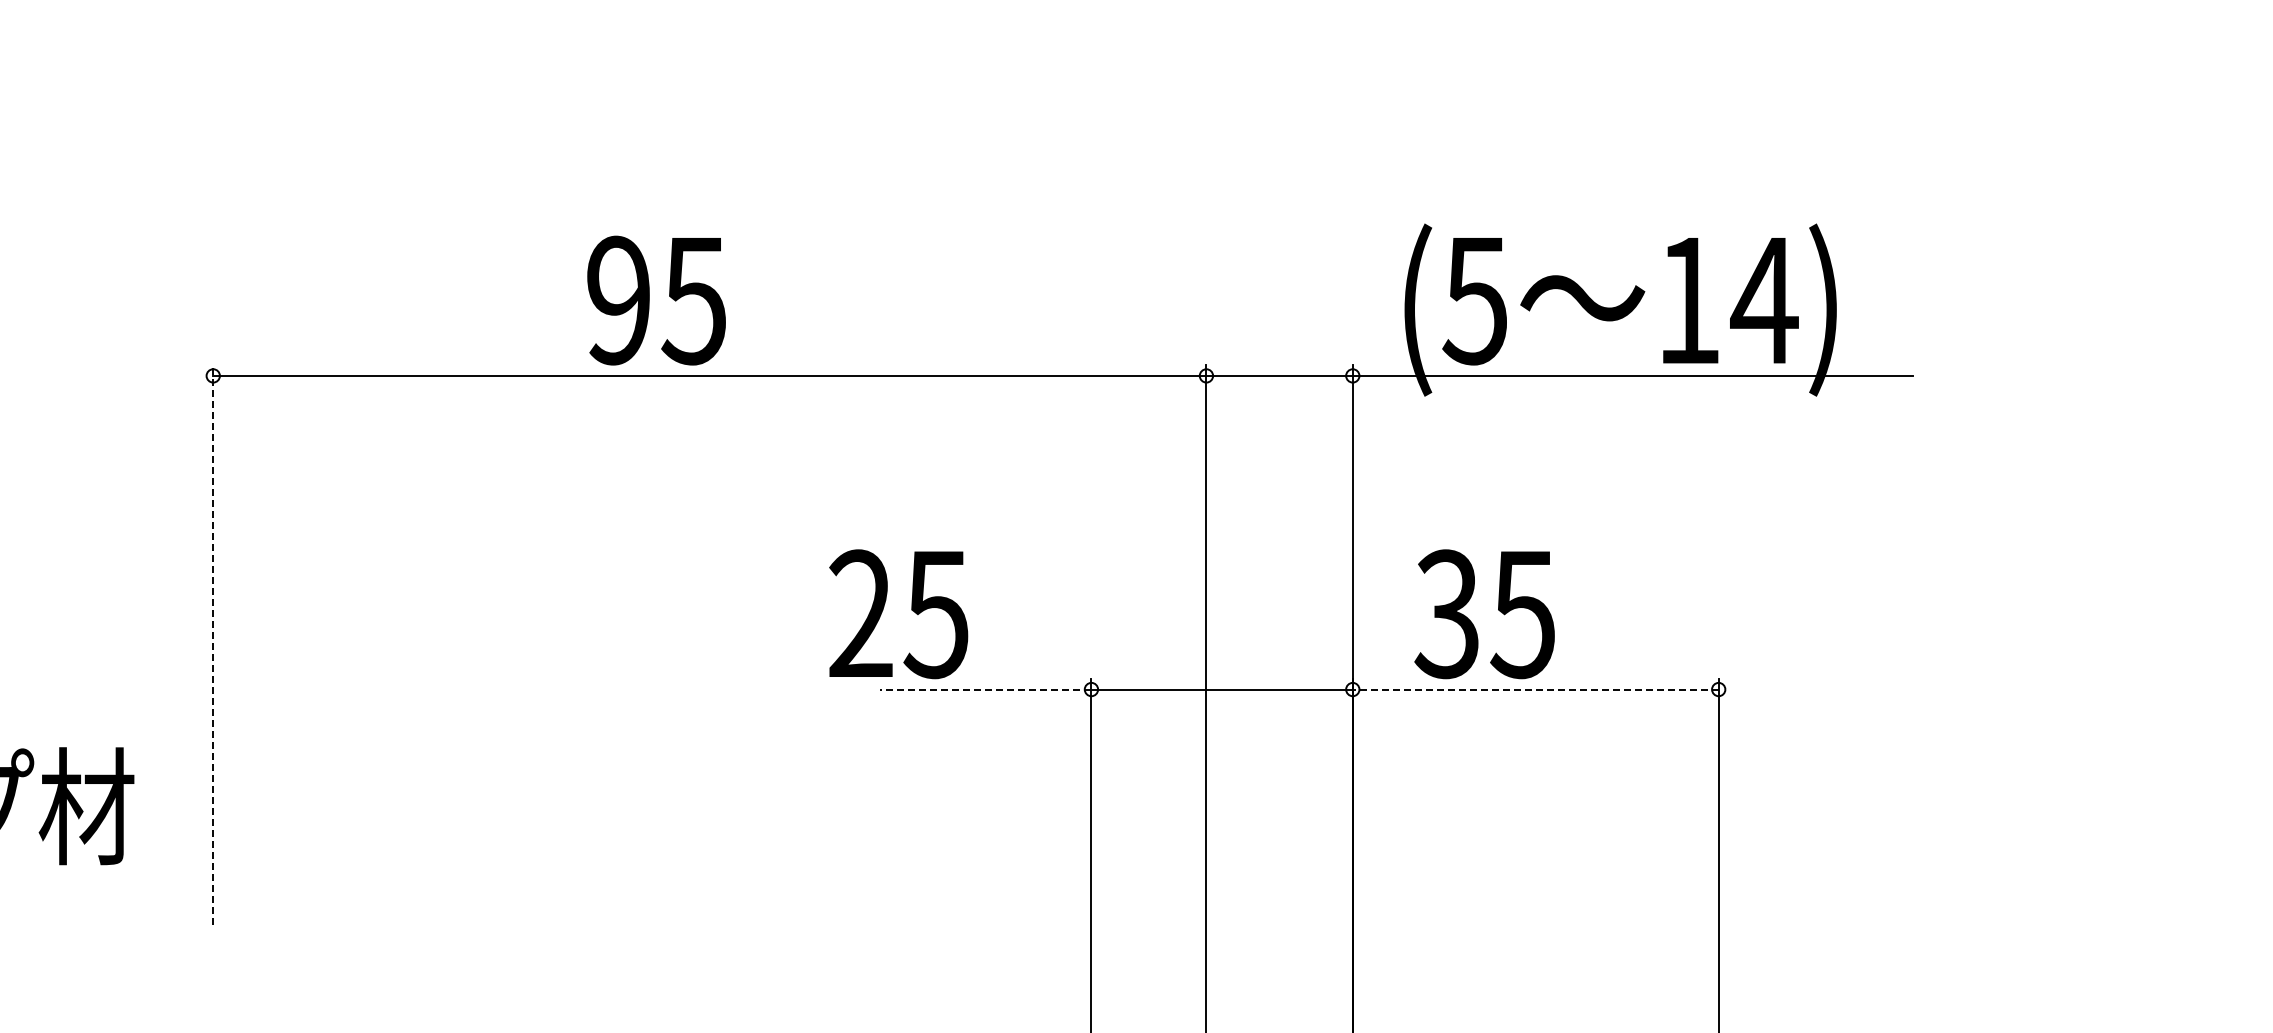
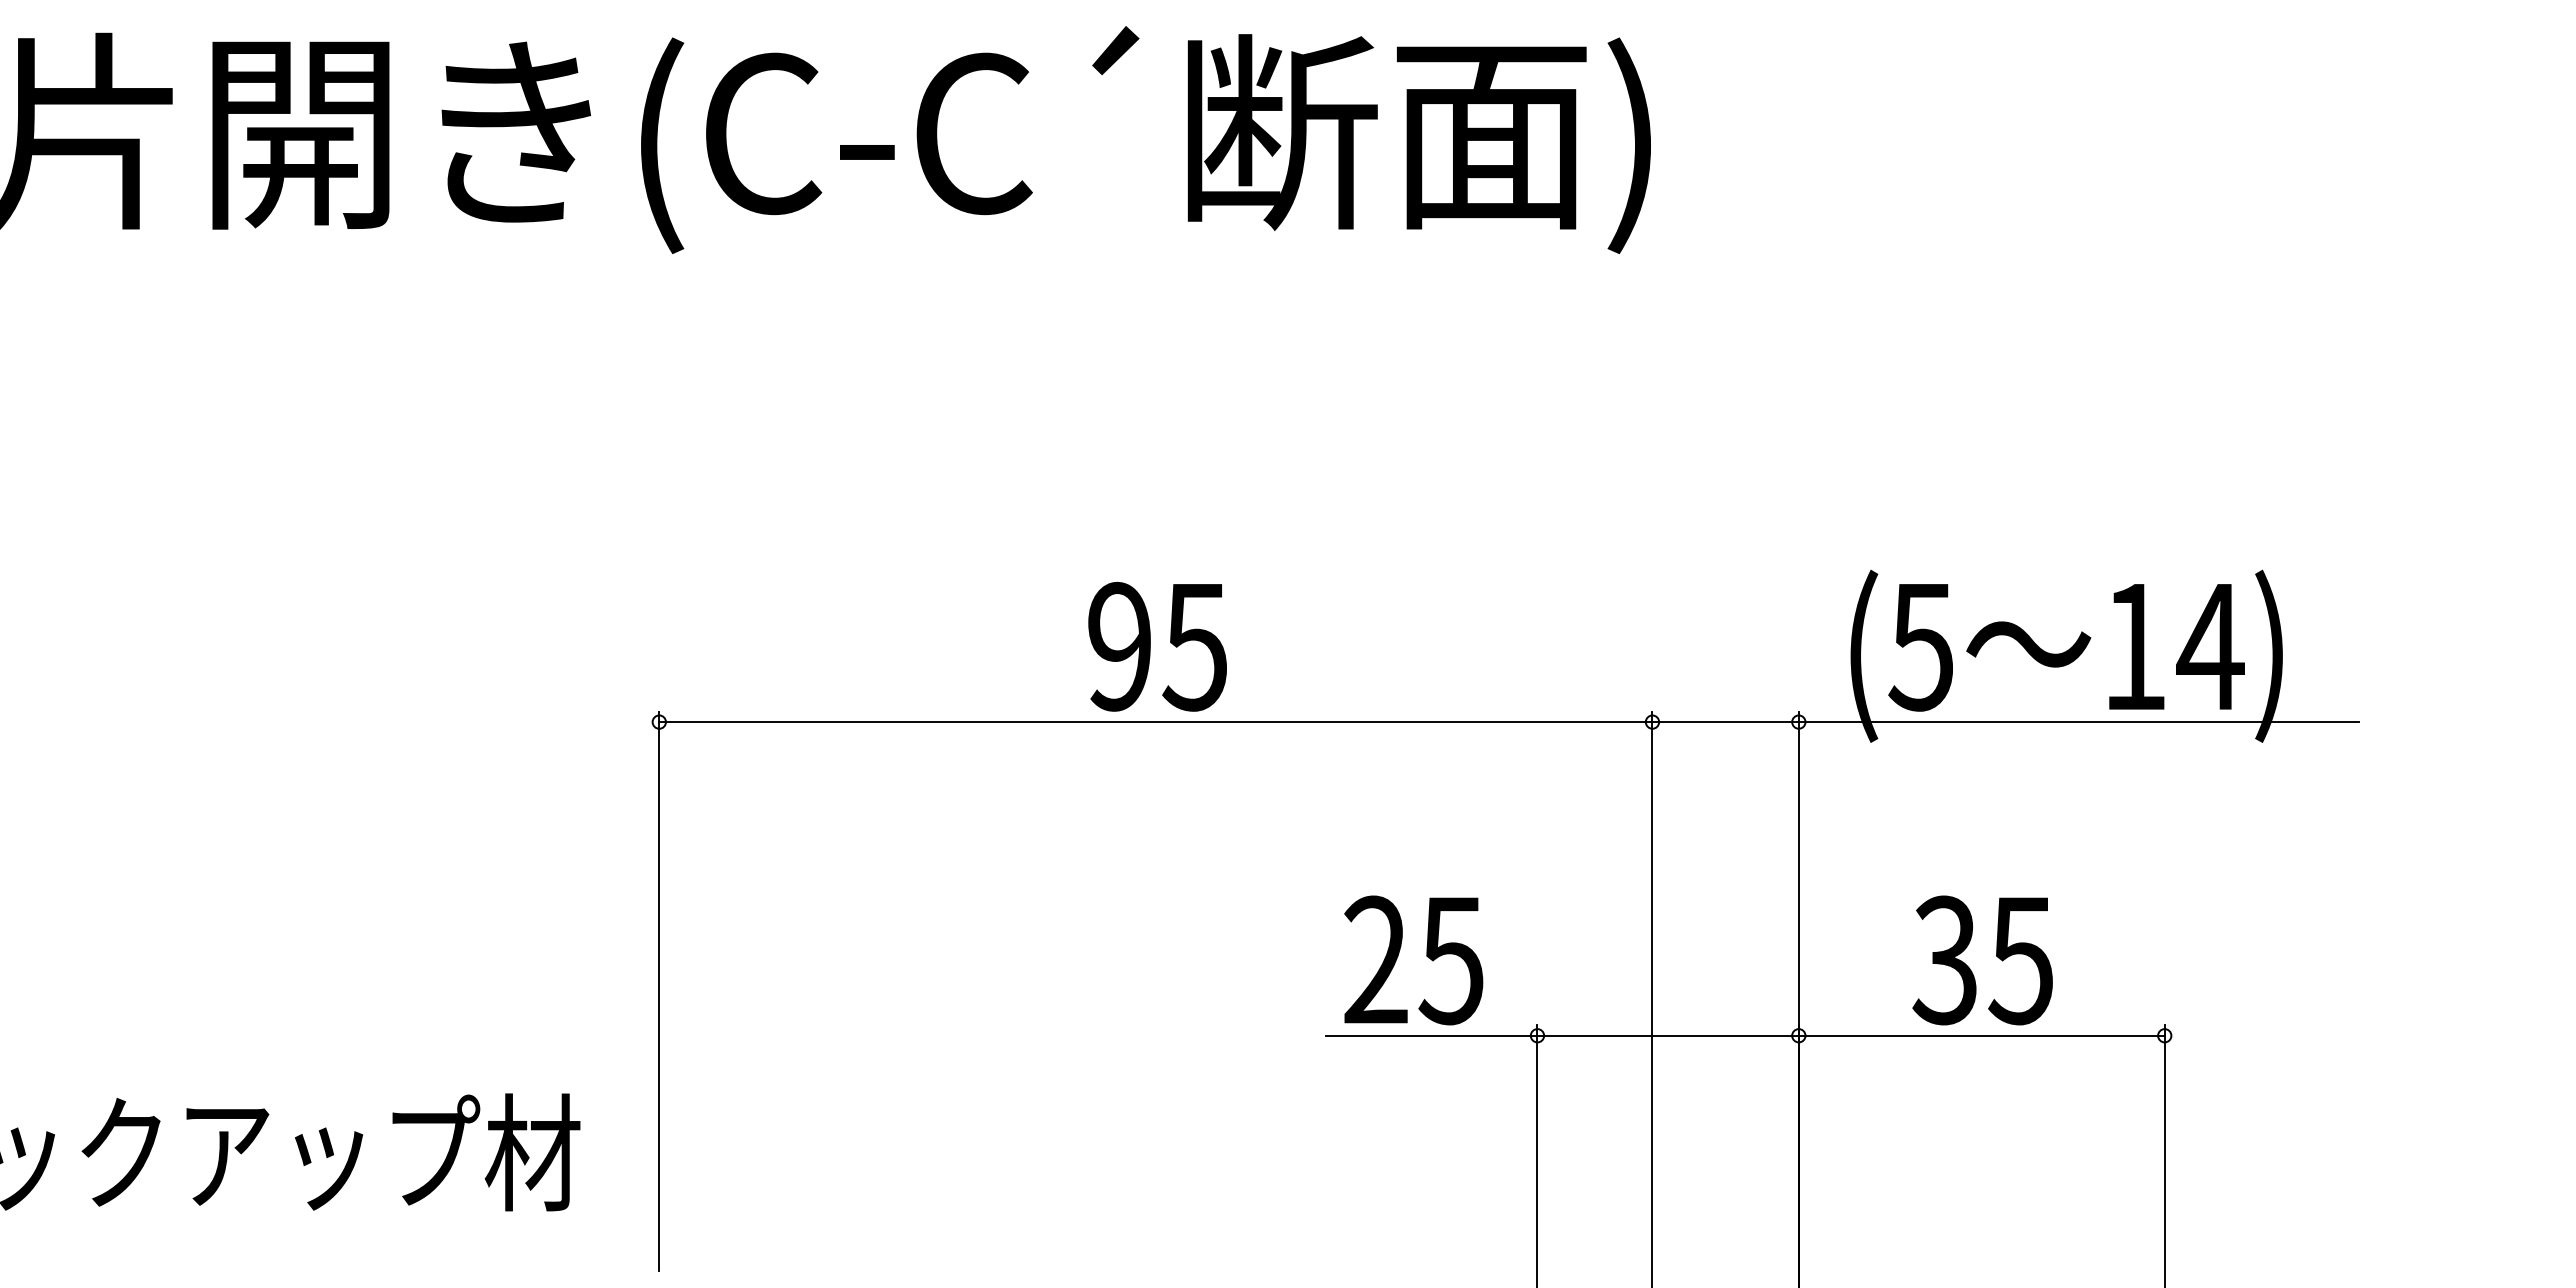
text: (656, 300) -> (1157, 646), moved
text: (898, 614) -> (1413, 960), moved
text: (1484, 614) -> (1982, 960), moved
line: (213, 645) -> (659, 991), dashed -> solid
line: (985, 689) -> (1431, 1035), dashed -> solid
line: (1535, 689) -> (1981, 1035), dashed -> solid

